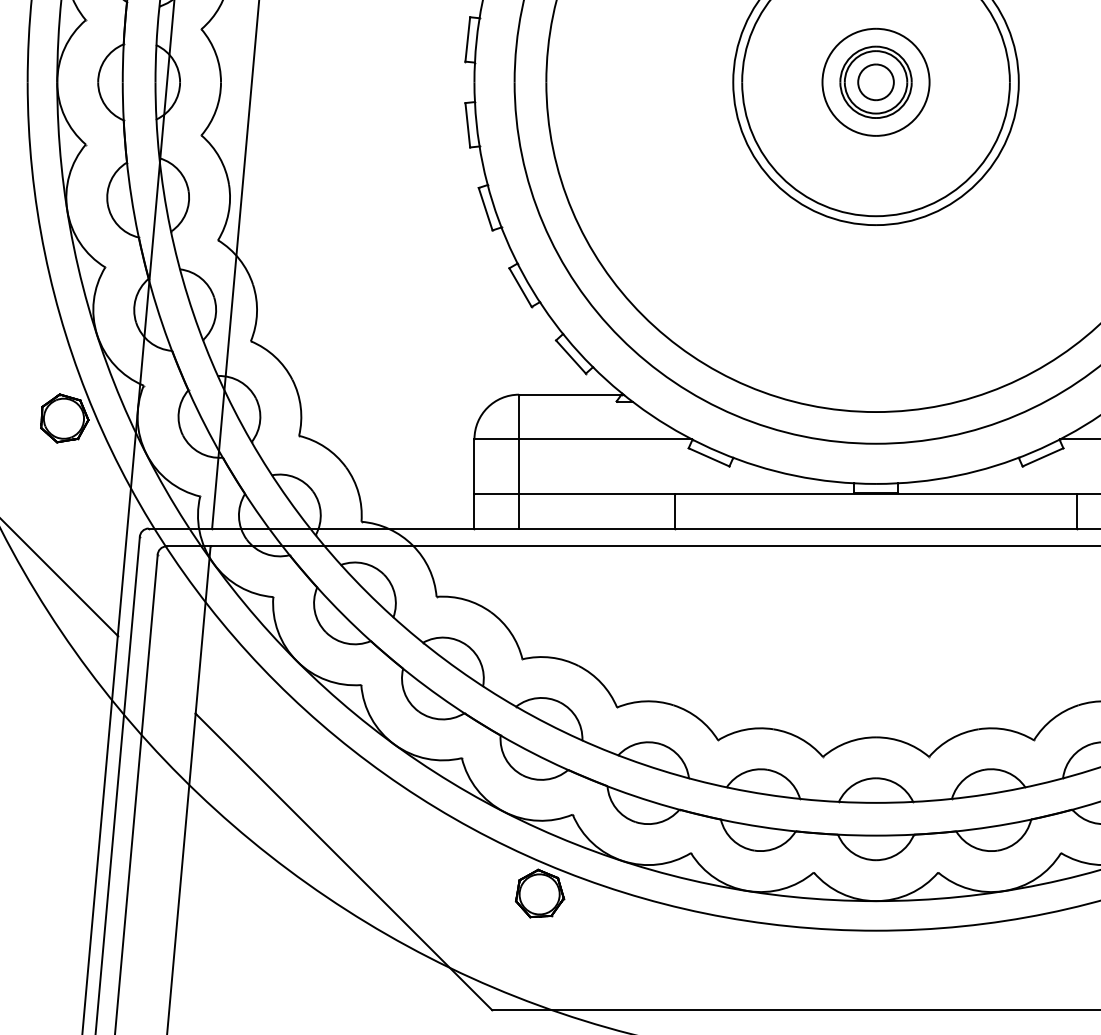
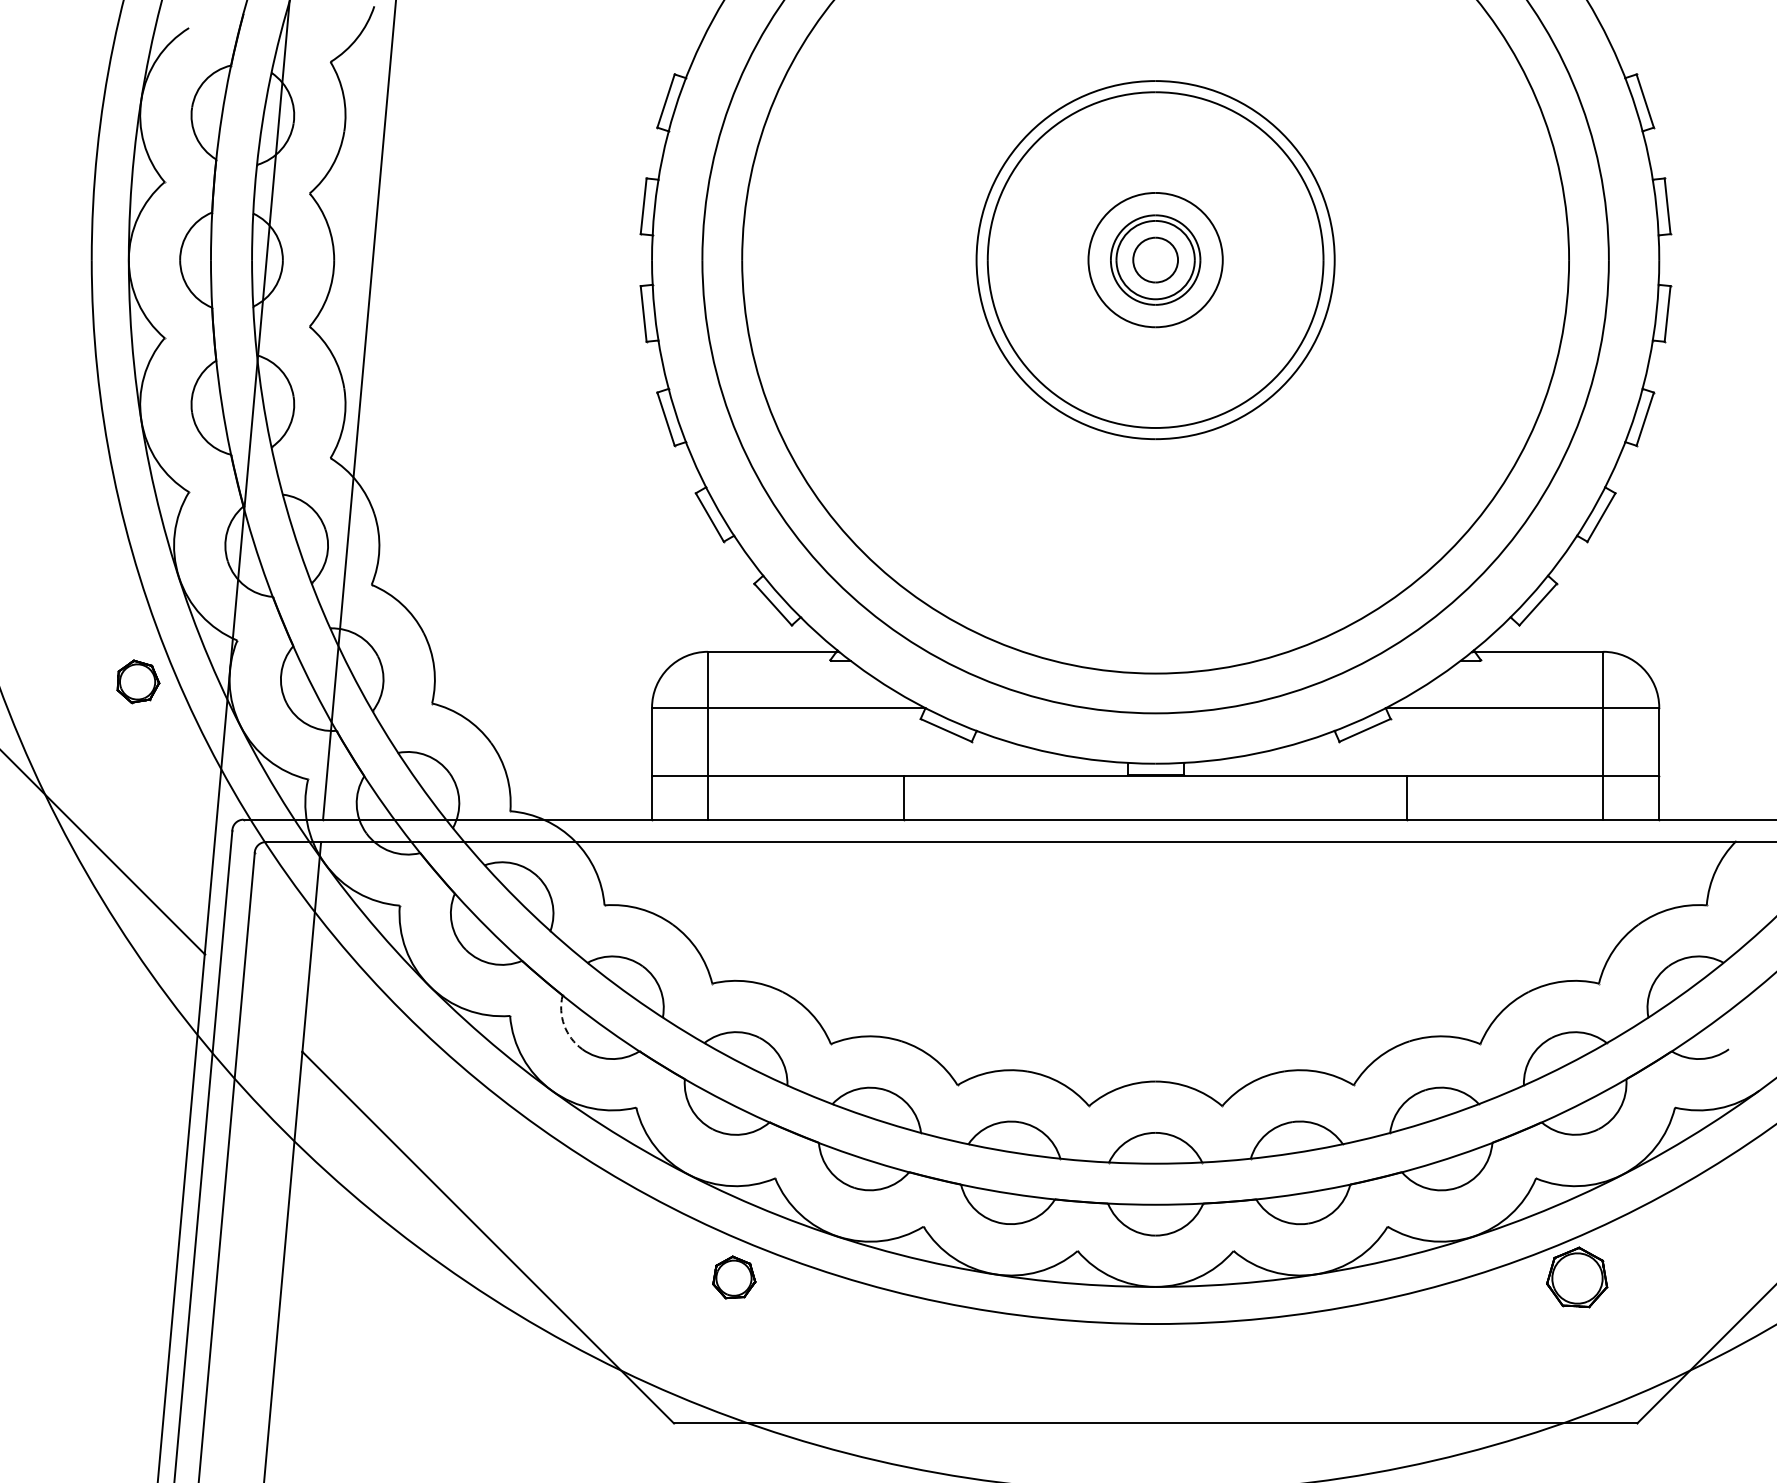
part: (64, 418) -> (138, 681), size x0.7
arc: (404, 692) -> (564, 1025), solid -> dashed
part: (540, 893) -> (734, 1277), size x0.7

